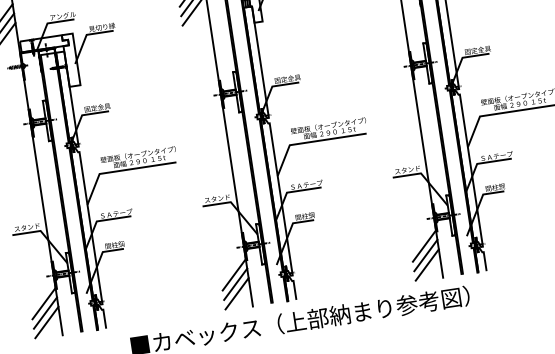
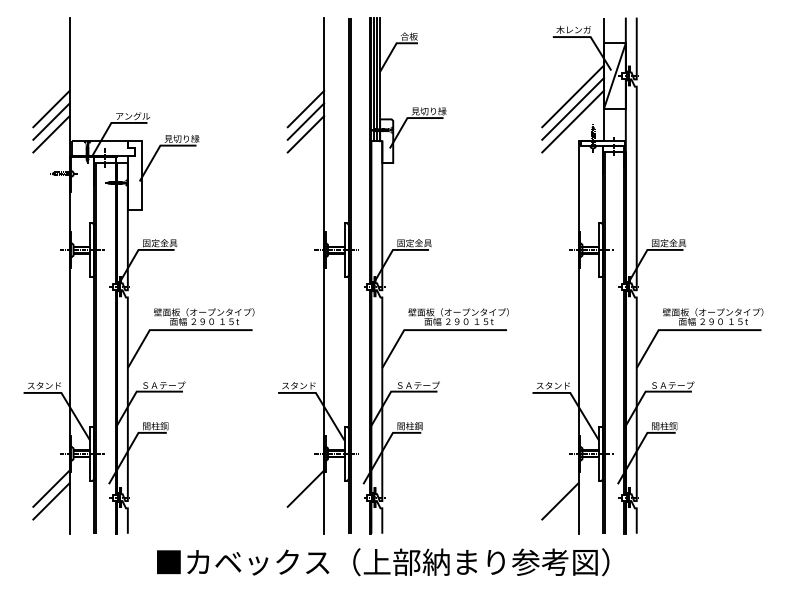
line: (424, 245) -> (560, 488), removed
line: (427, 264) -> (560, 513), removed
line: (235, 284) -> (305, 501), removed
line: (236, 293) -> (305, 513), removed
line: (46, 322) -> (51, 513), removed

